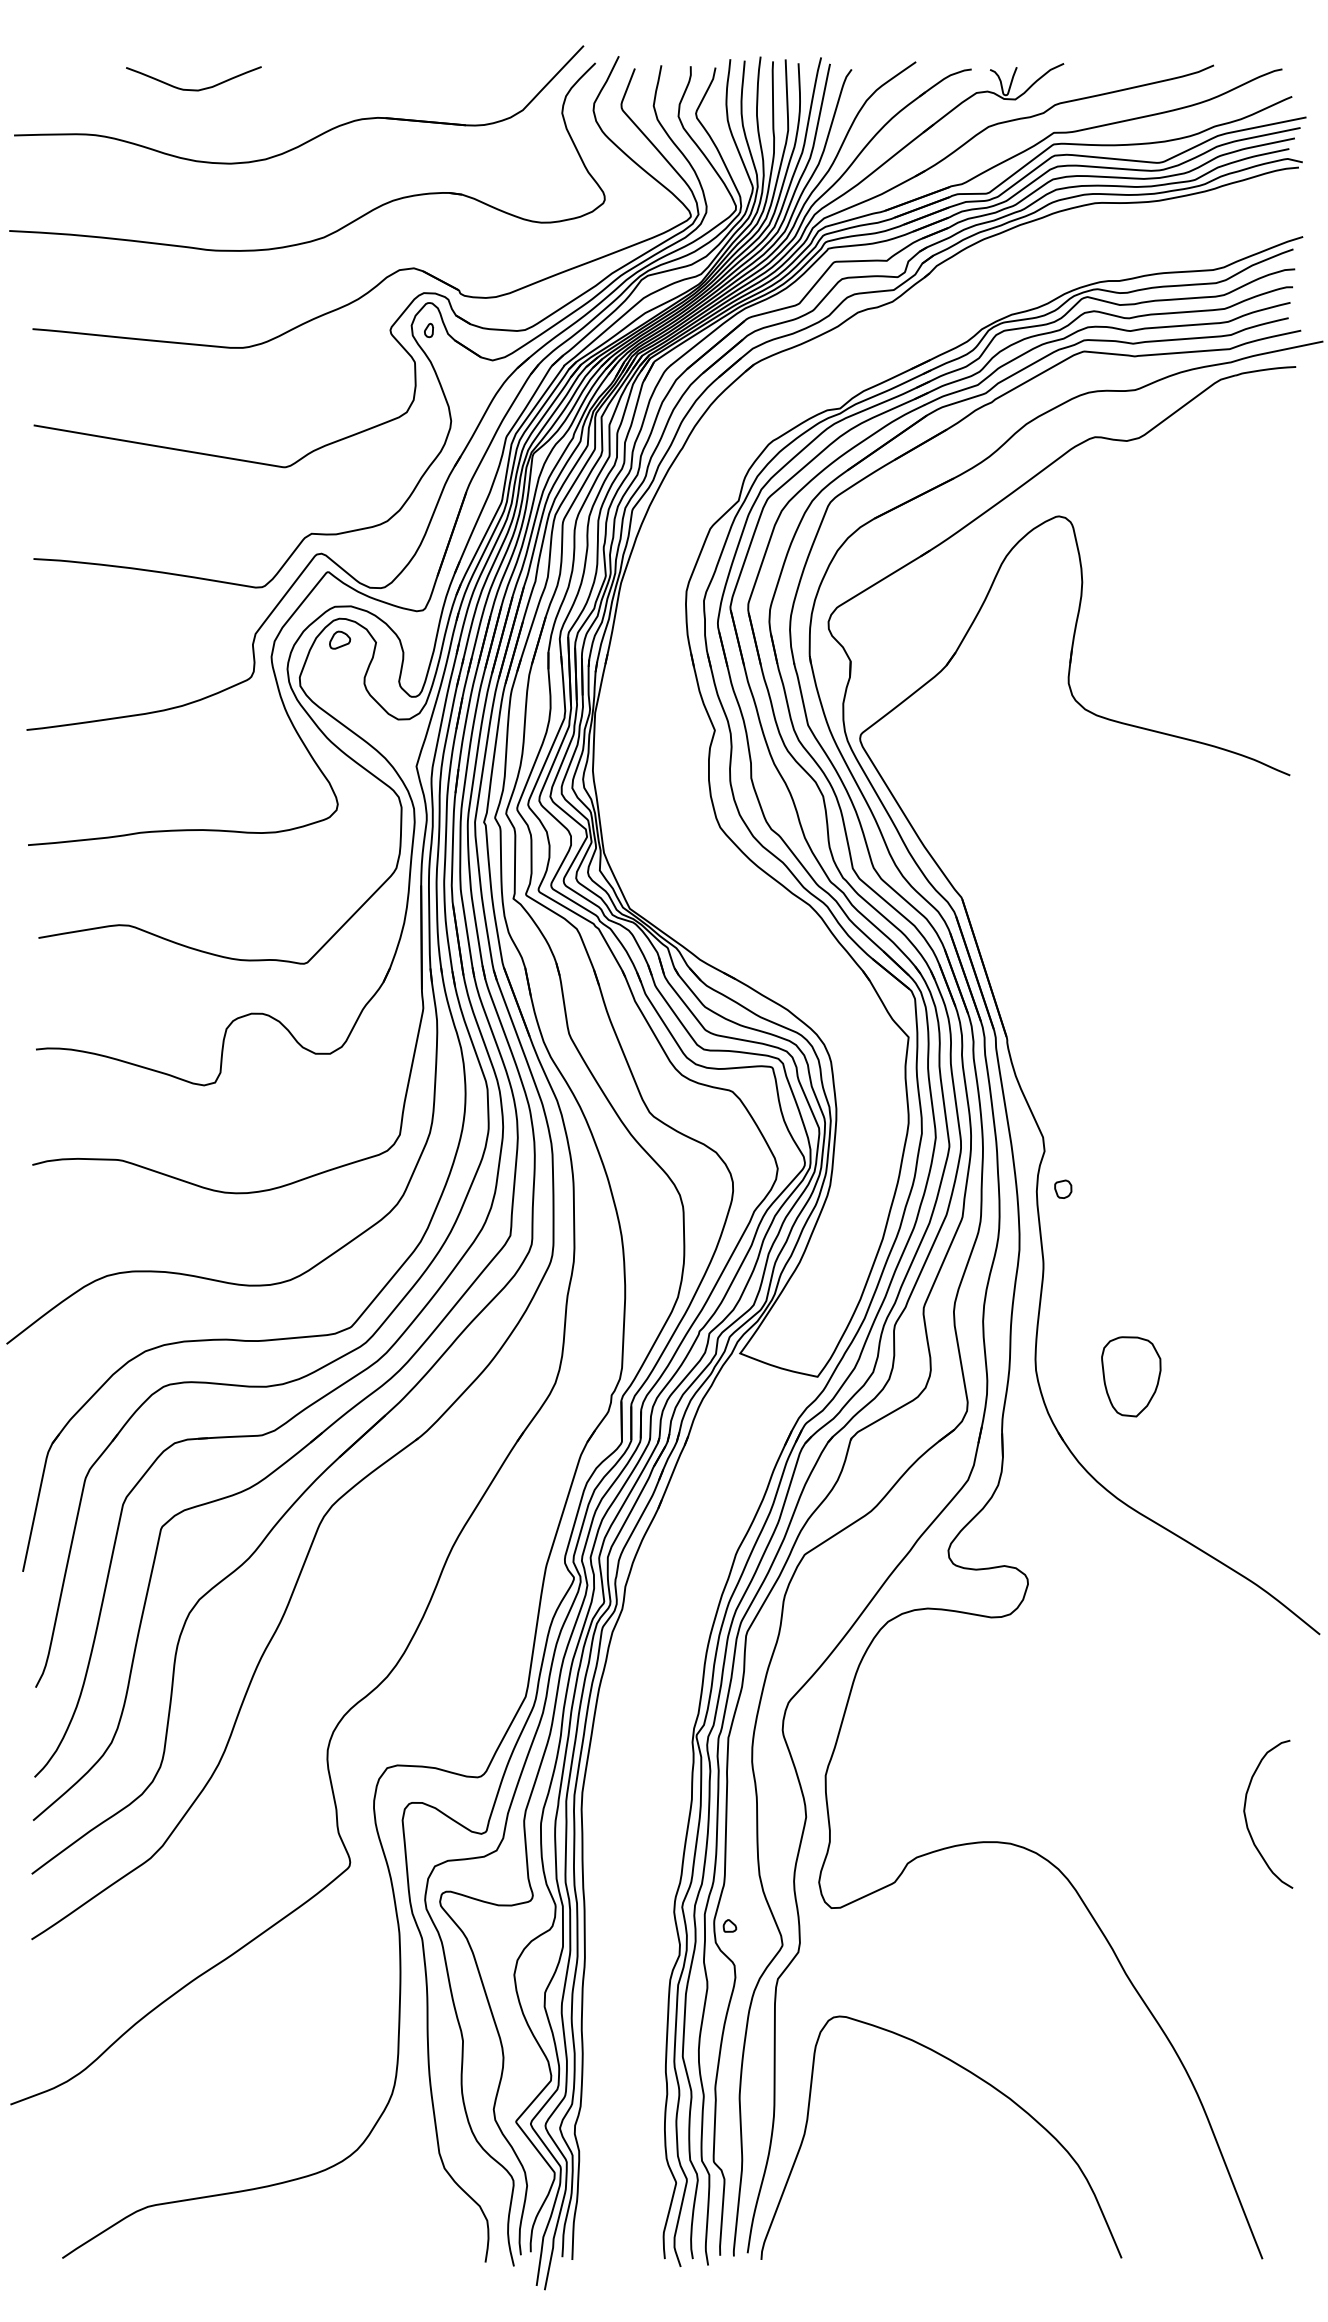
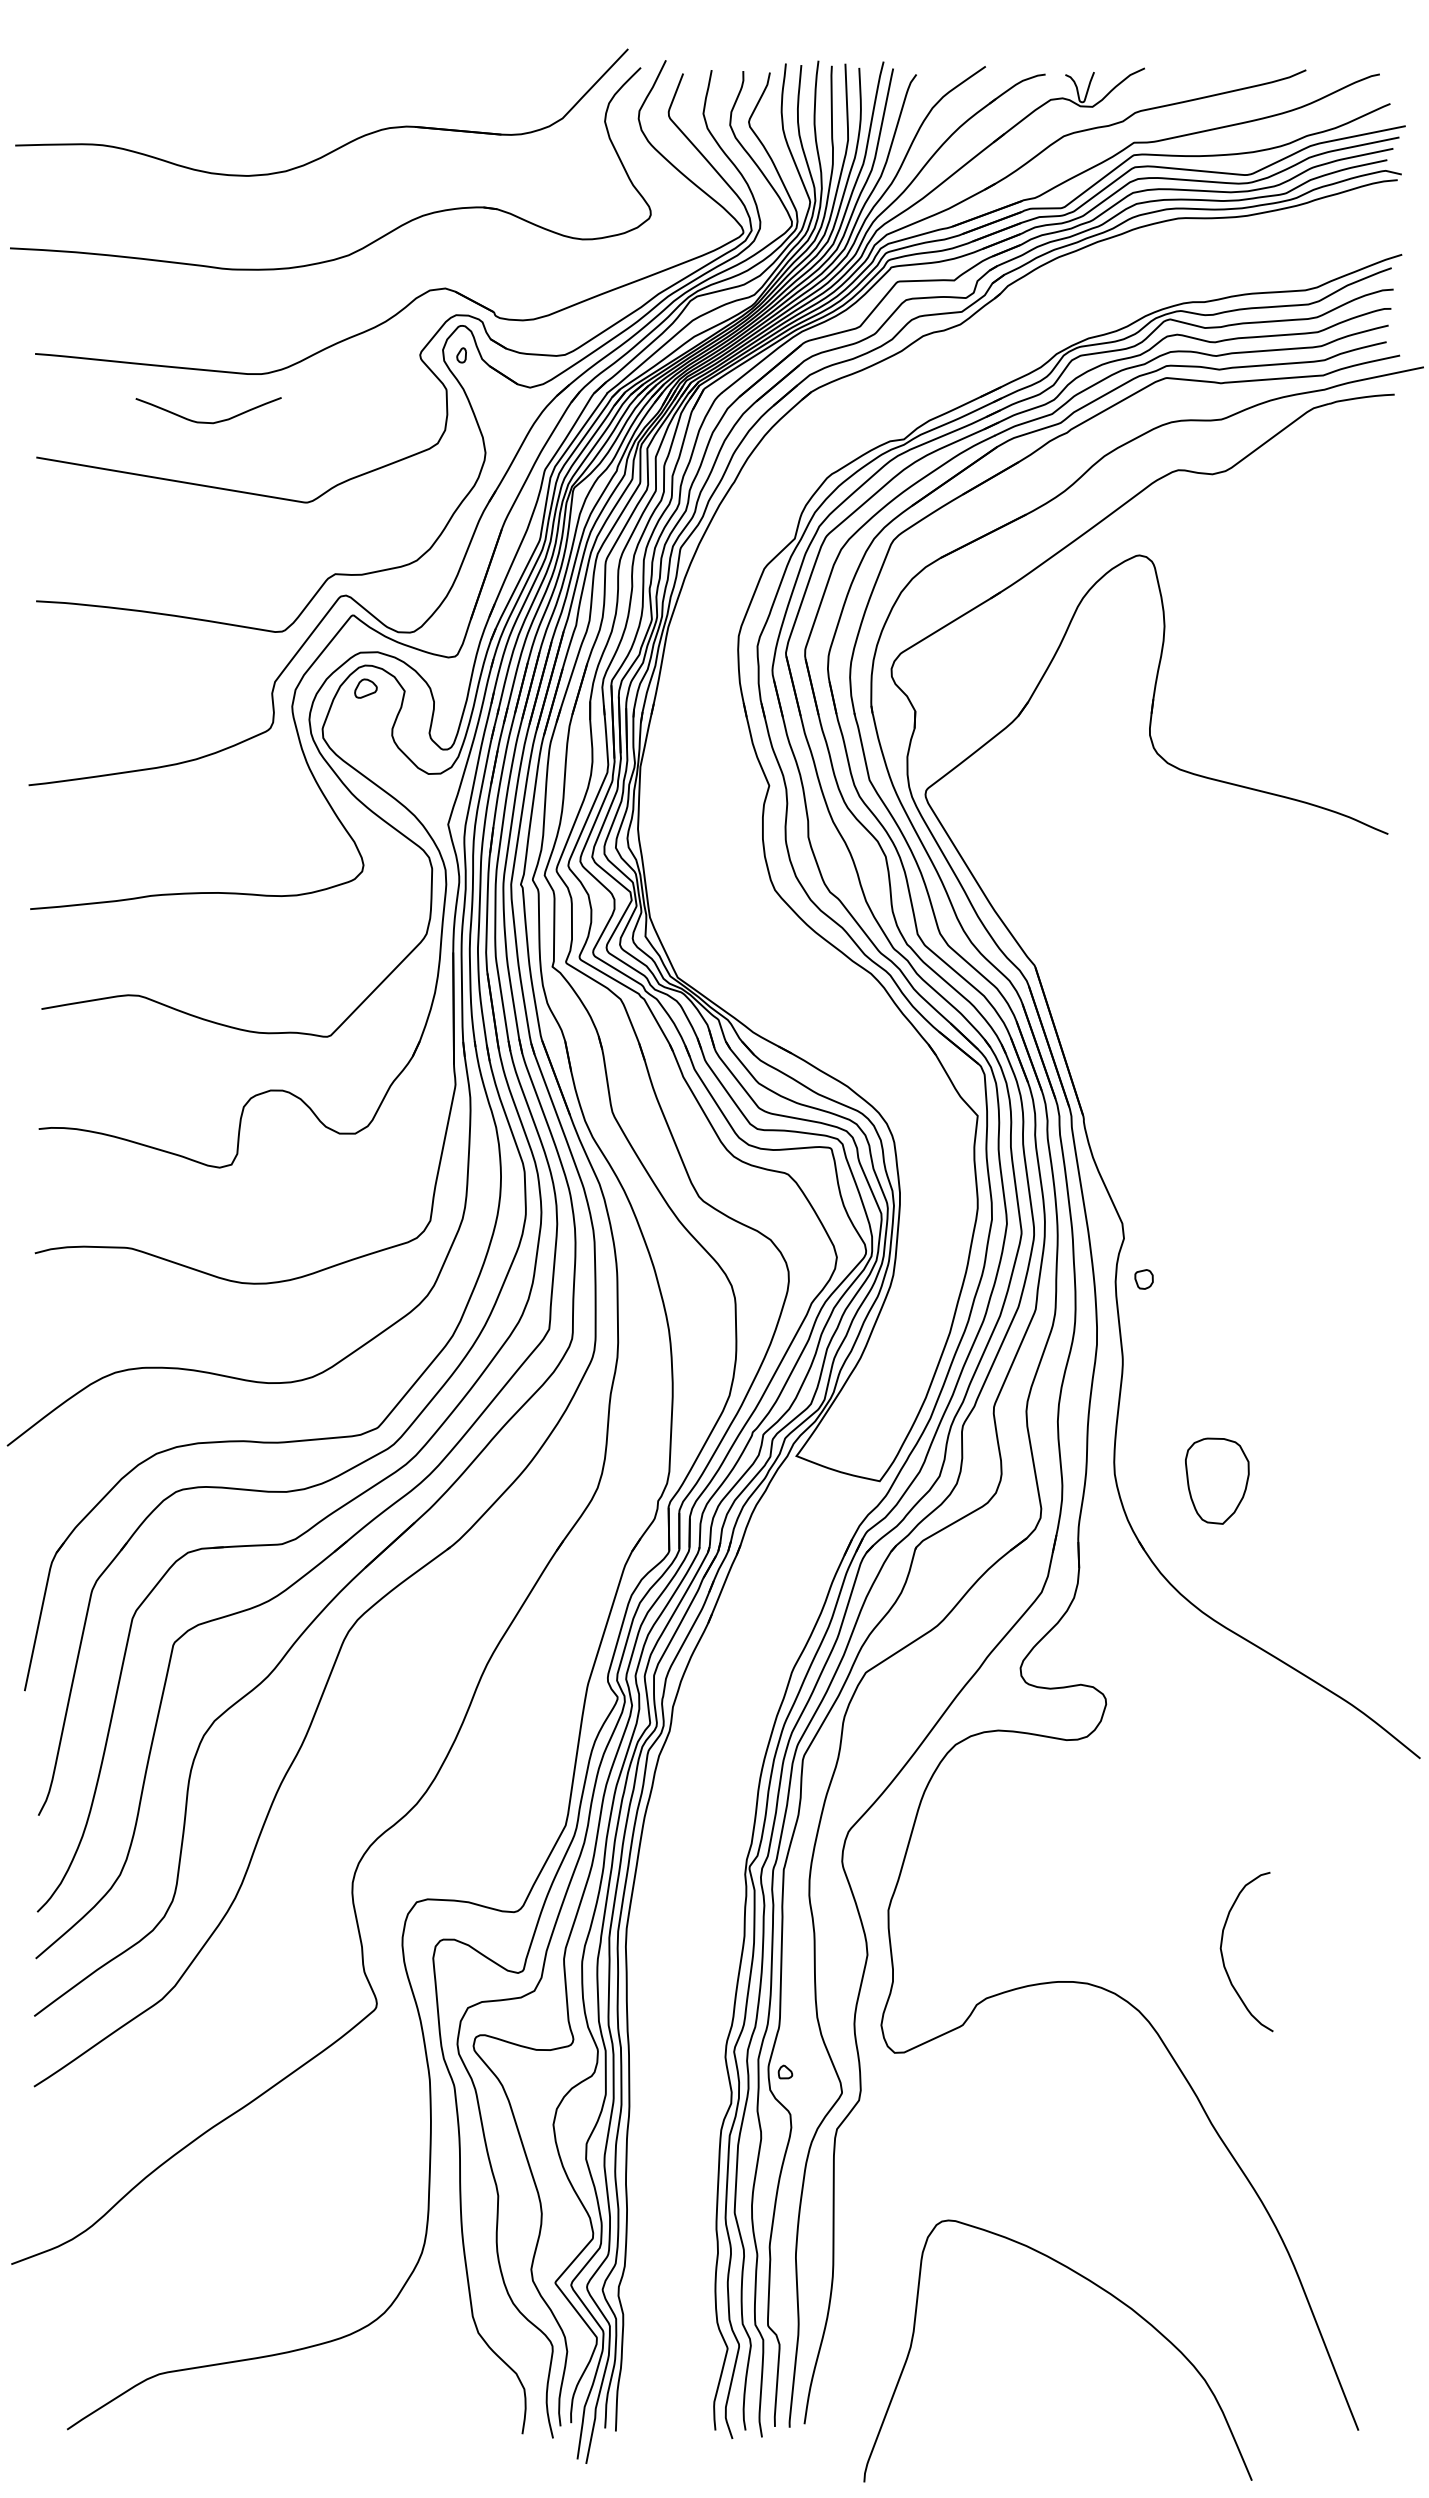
curve: (190, 88) -> (205, 421), moved
curve: (1246, 1818) -> (1223, 1956), moved
curve: (977, 2077) -> (1096, 2286), moved

